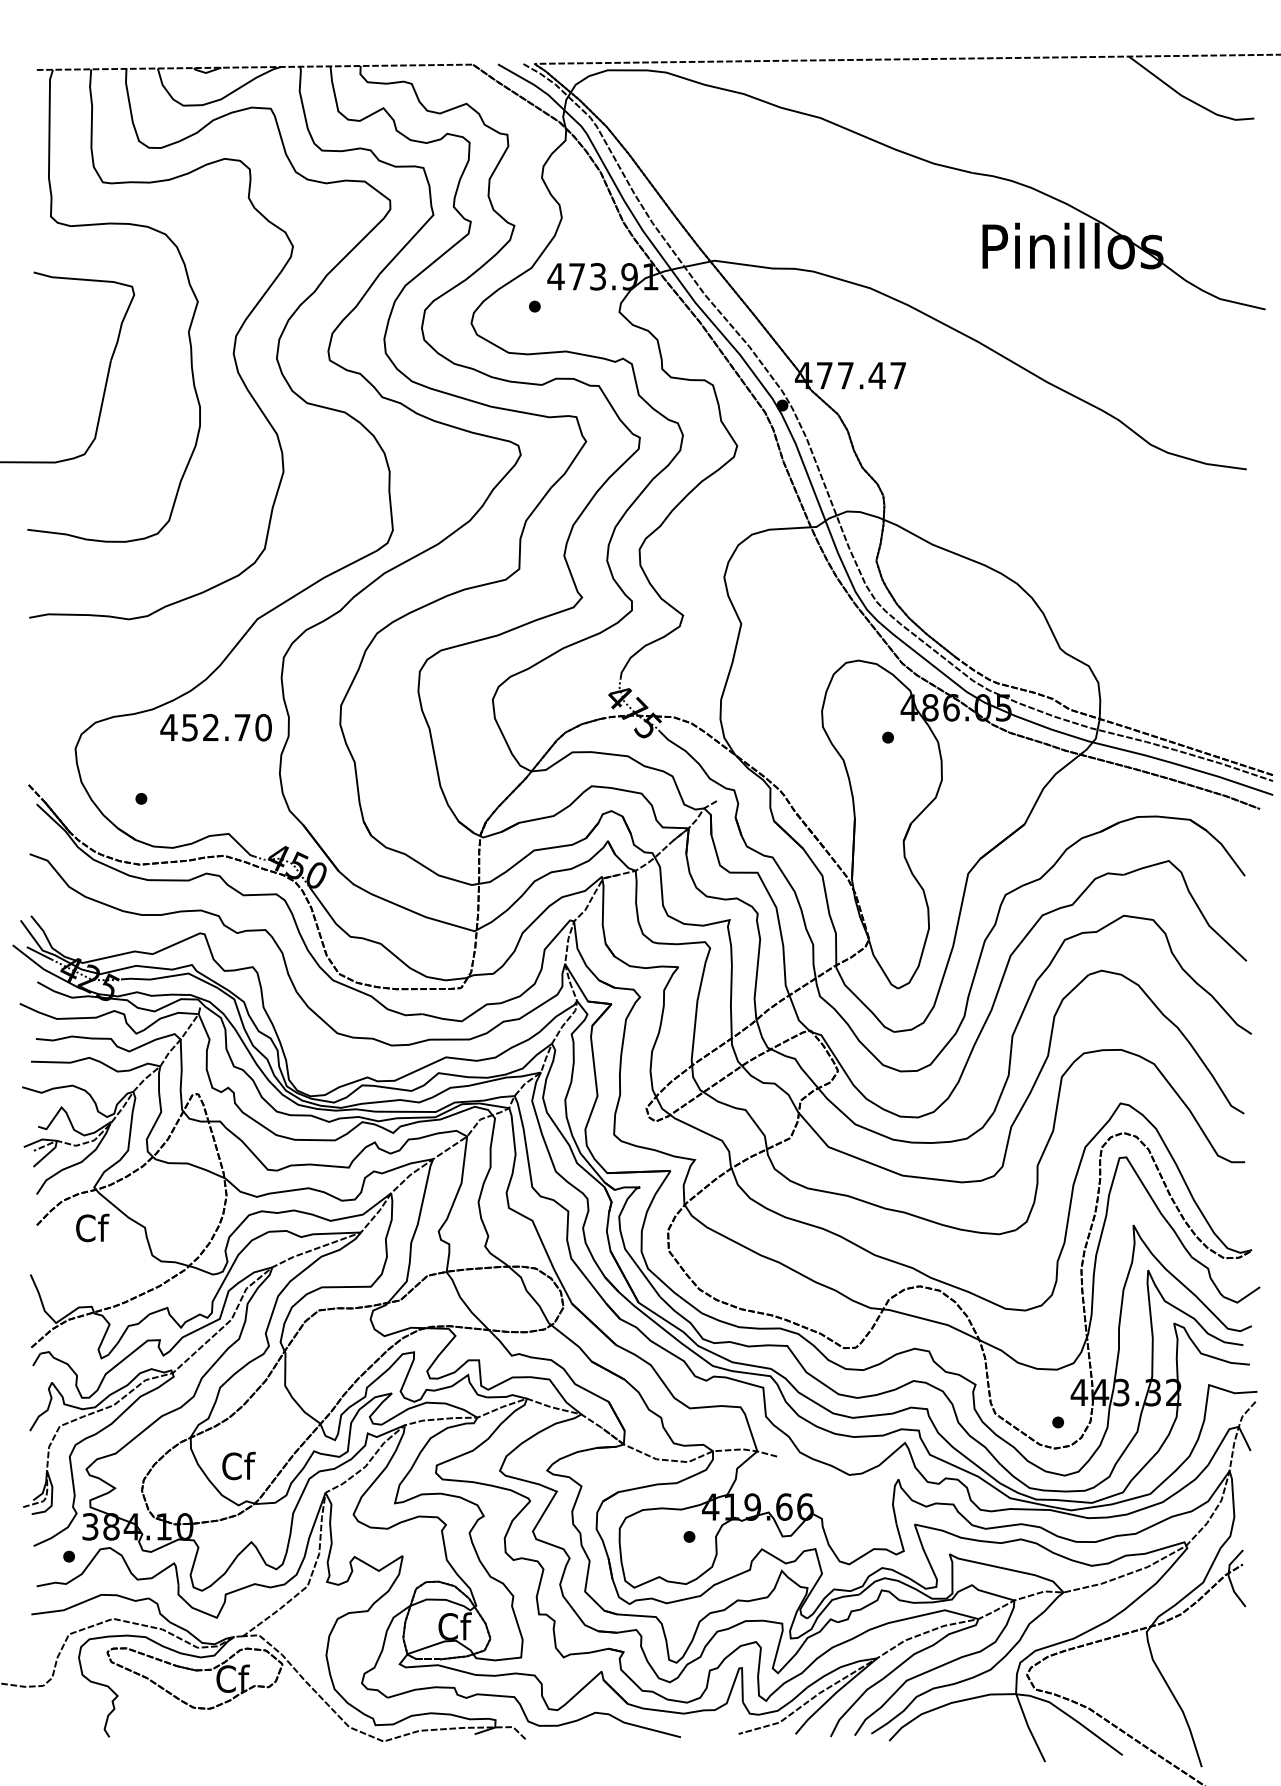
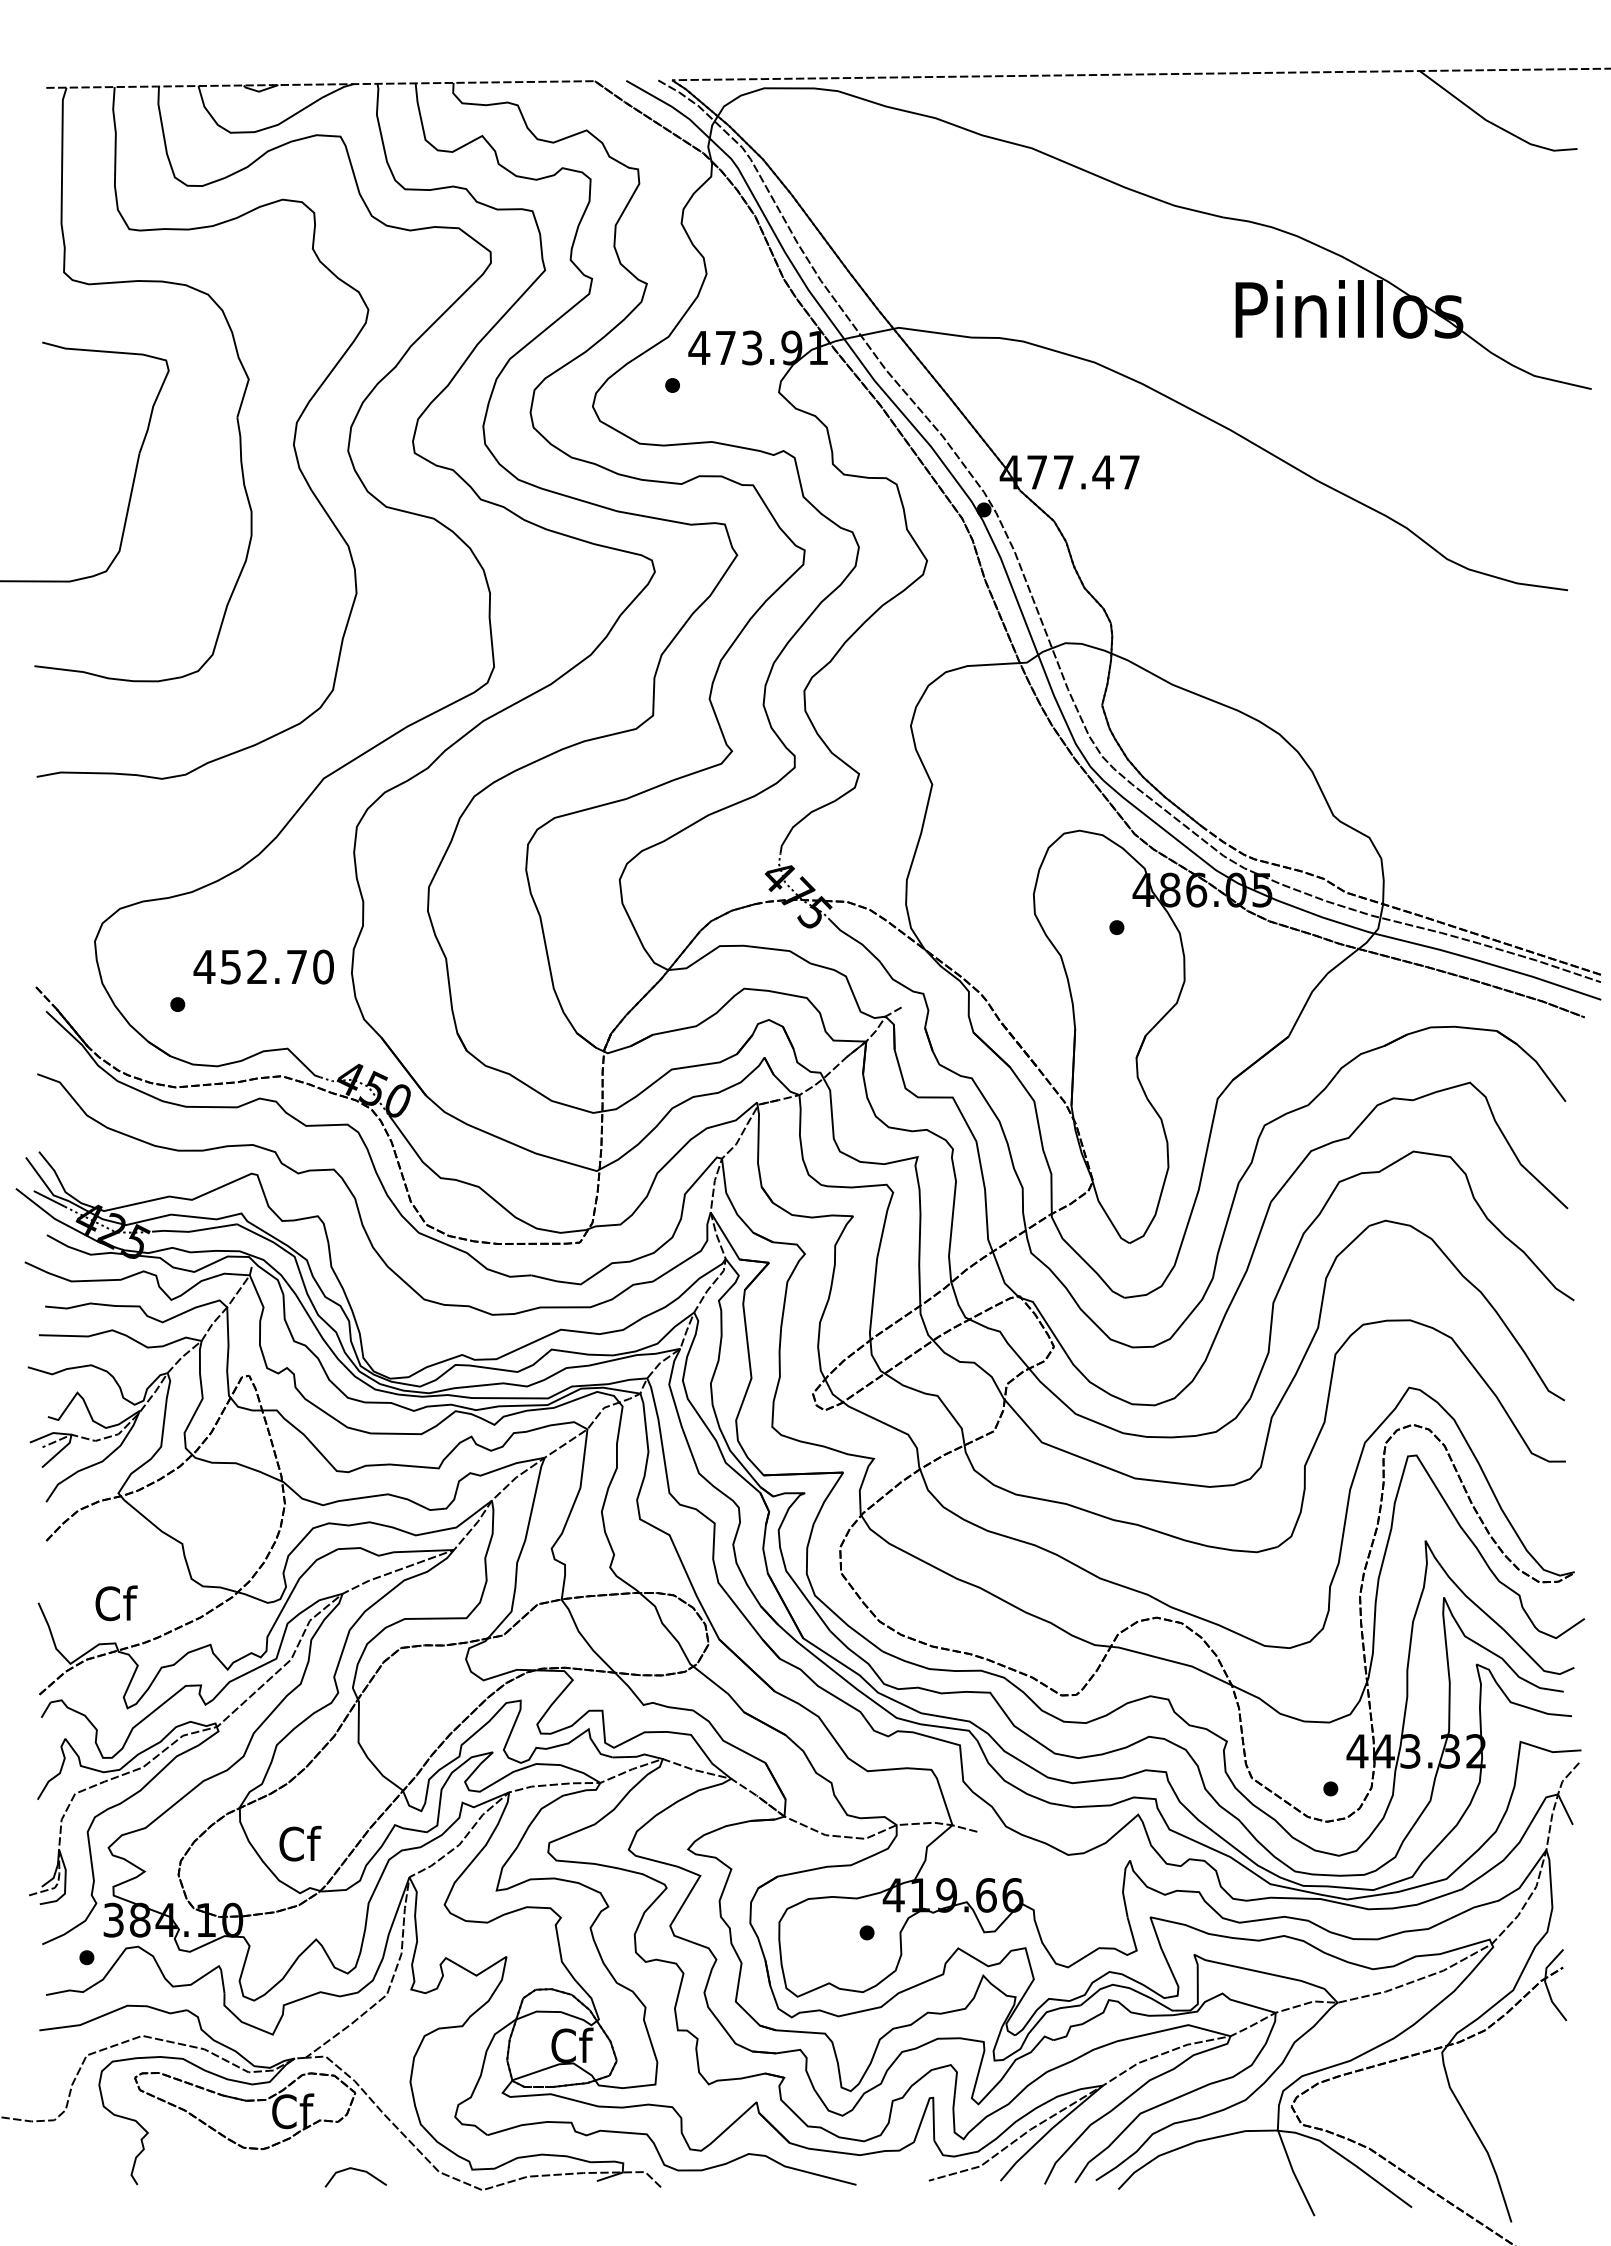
text: (215, 727) -> (263, 966), moved
text: (92, 1228) -> (116, 1603), moved
line: (282, 1725) -> (355, 2170), added

